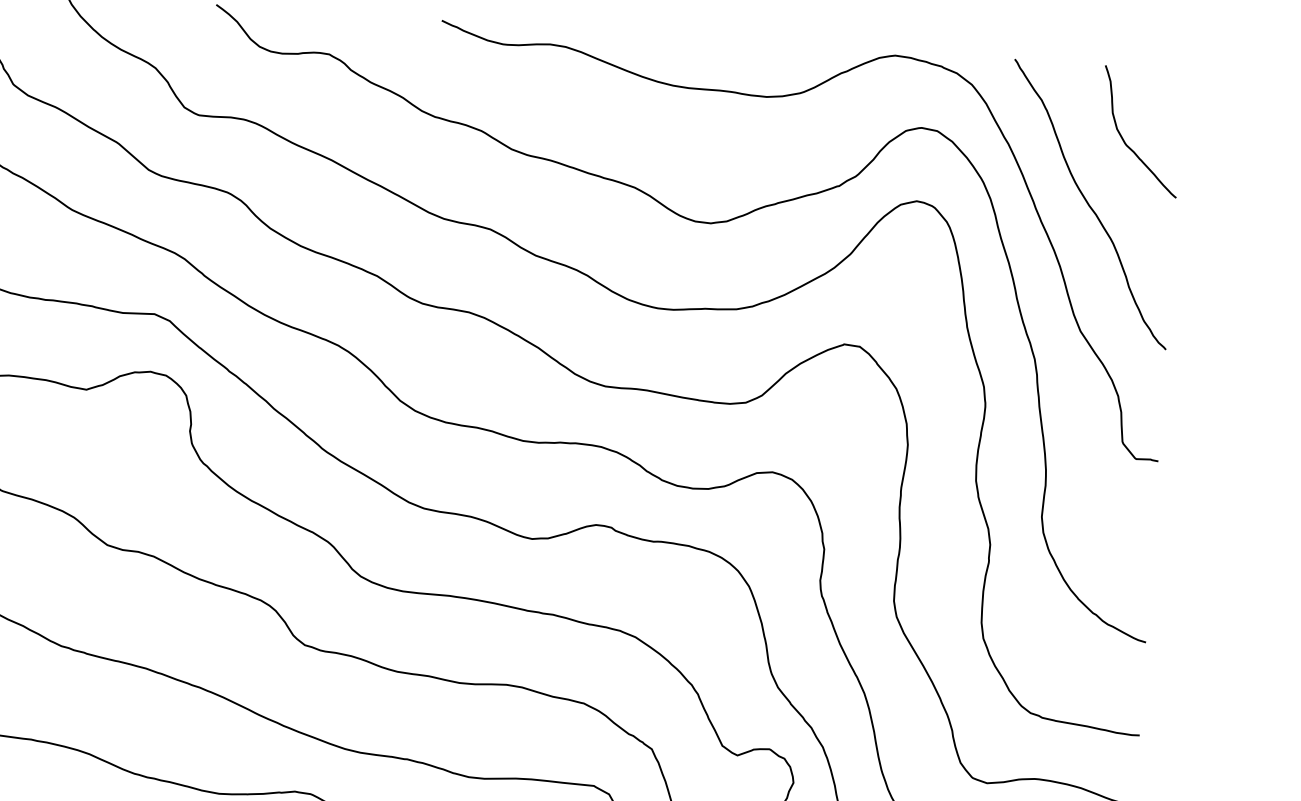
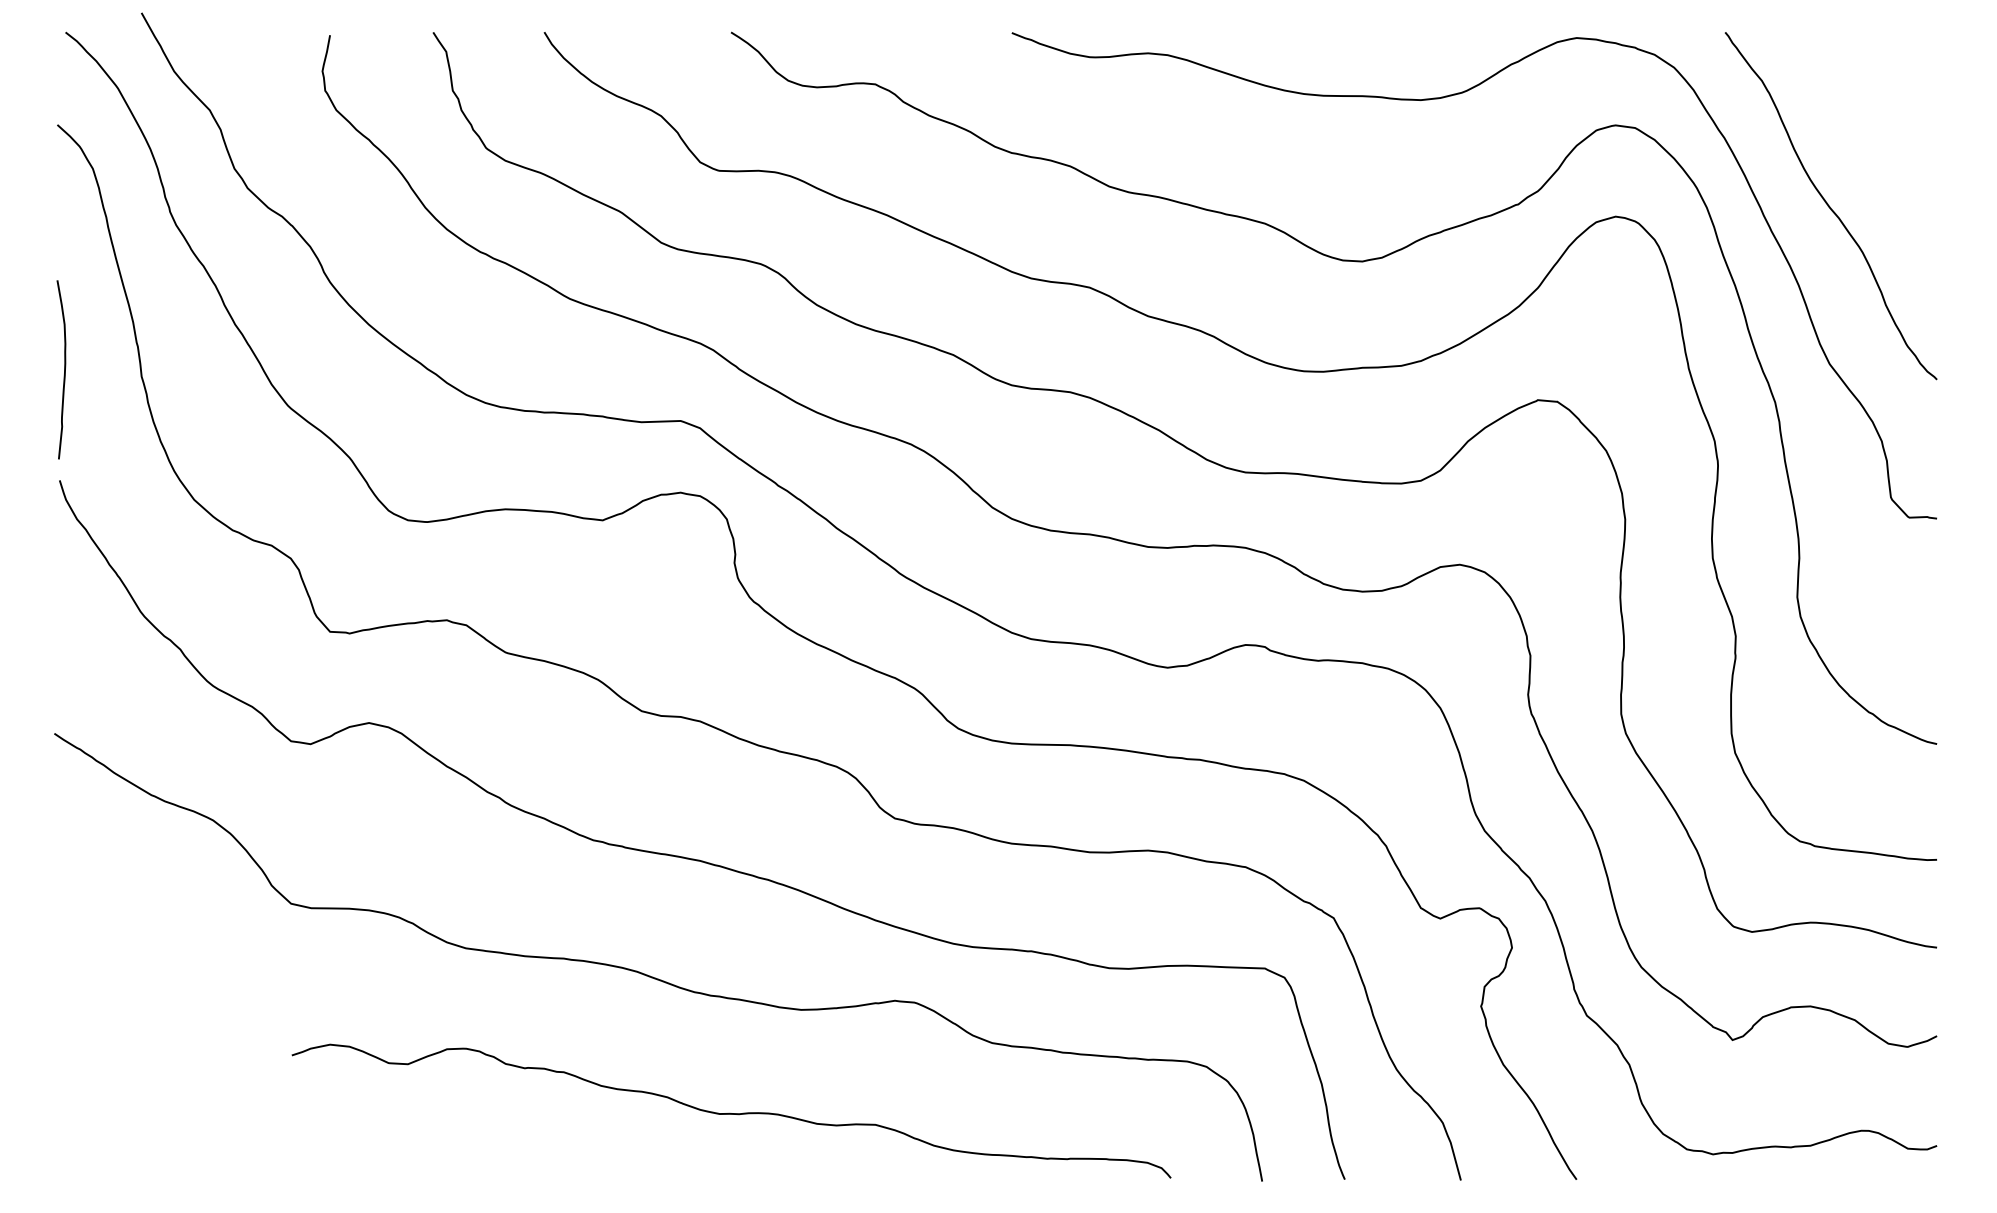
curve: (1124, 141) -> (1868, 124), removed

